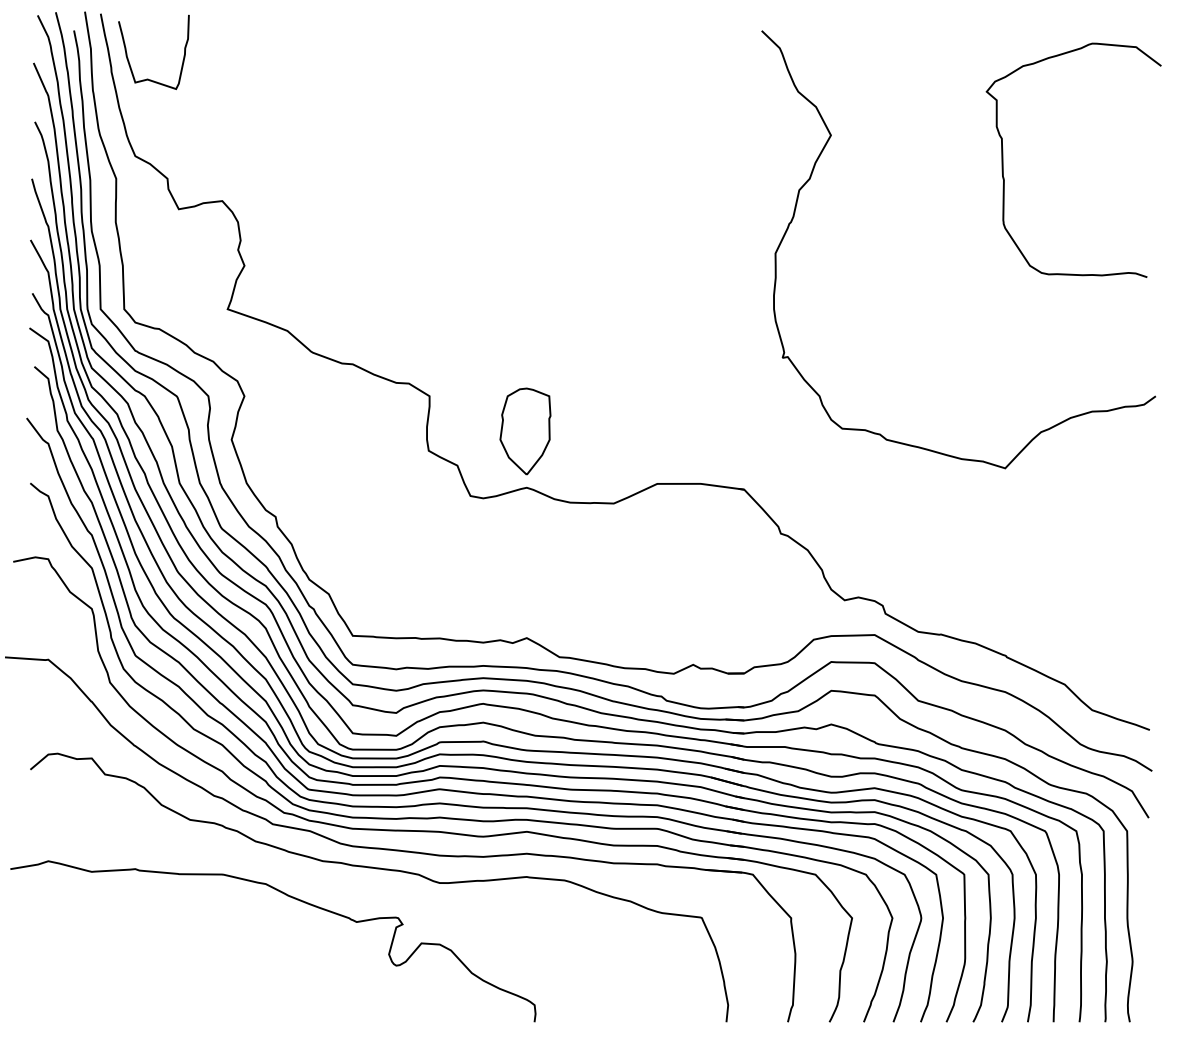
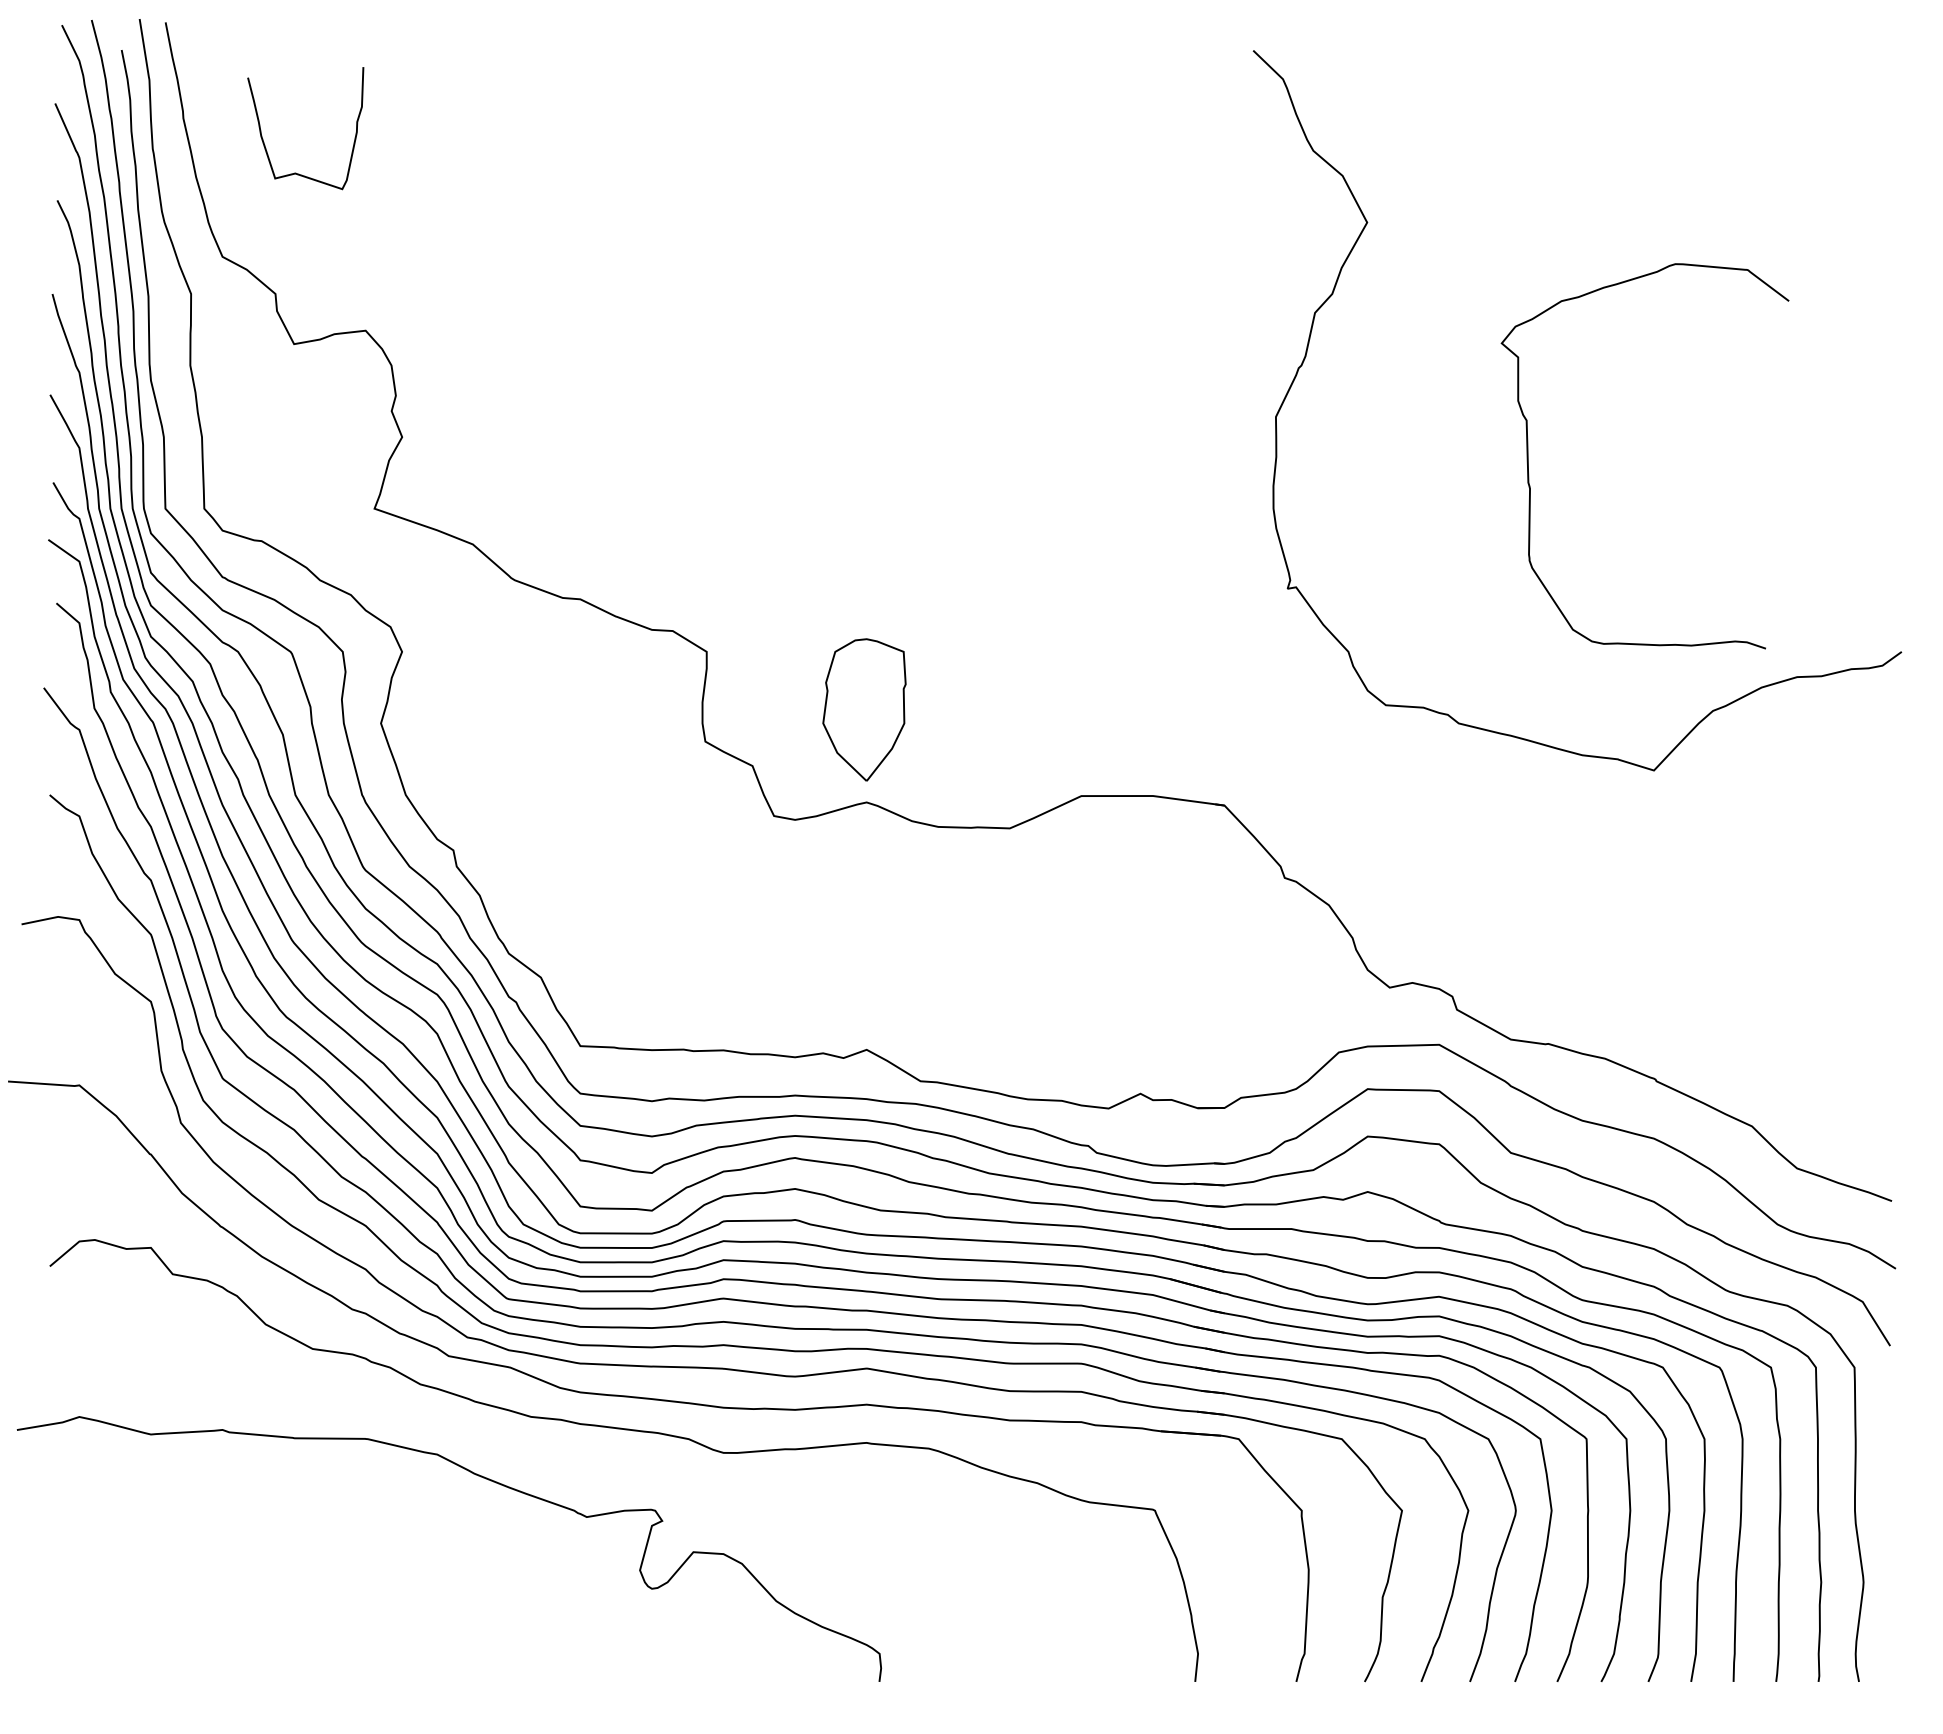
curve: (128, 57) -> (263, 137), moved
curve: (1003, 159) -> (1529, 454), moved

